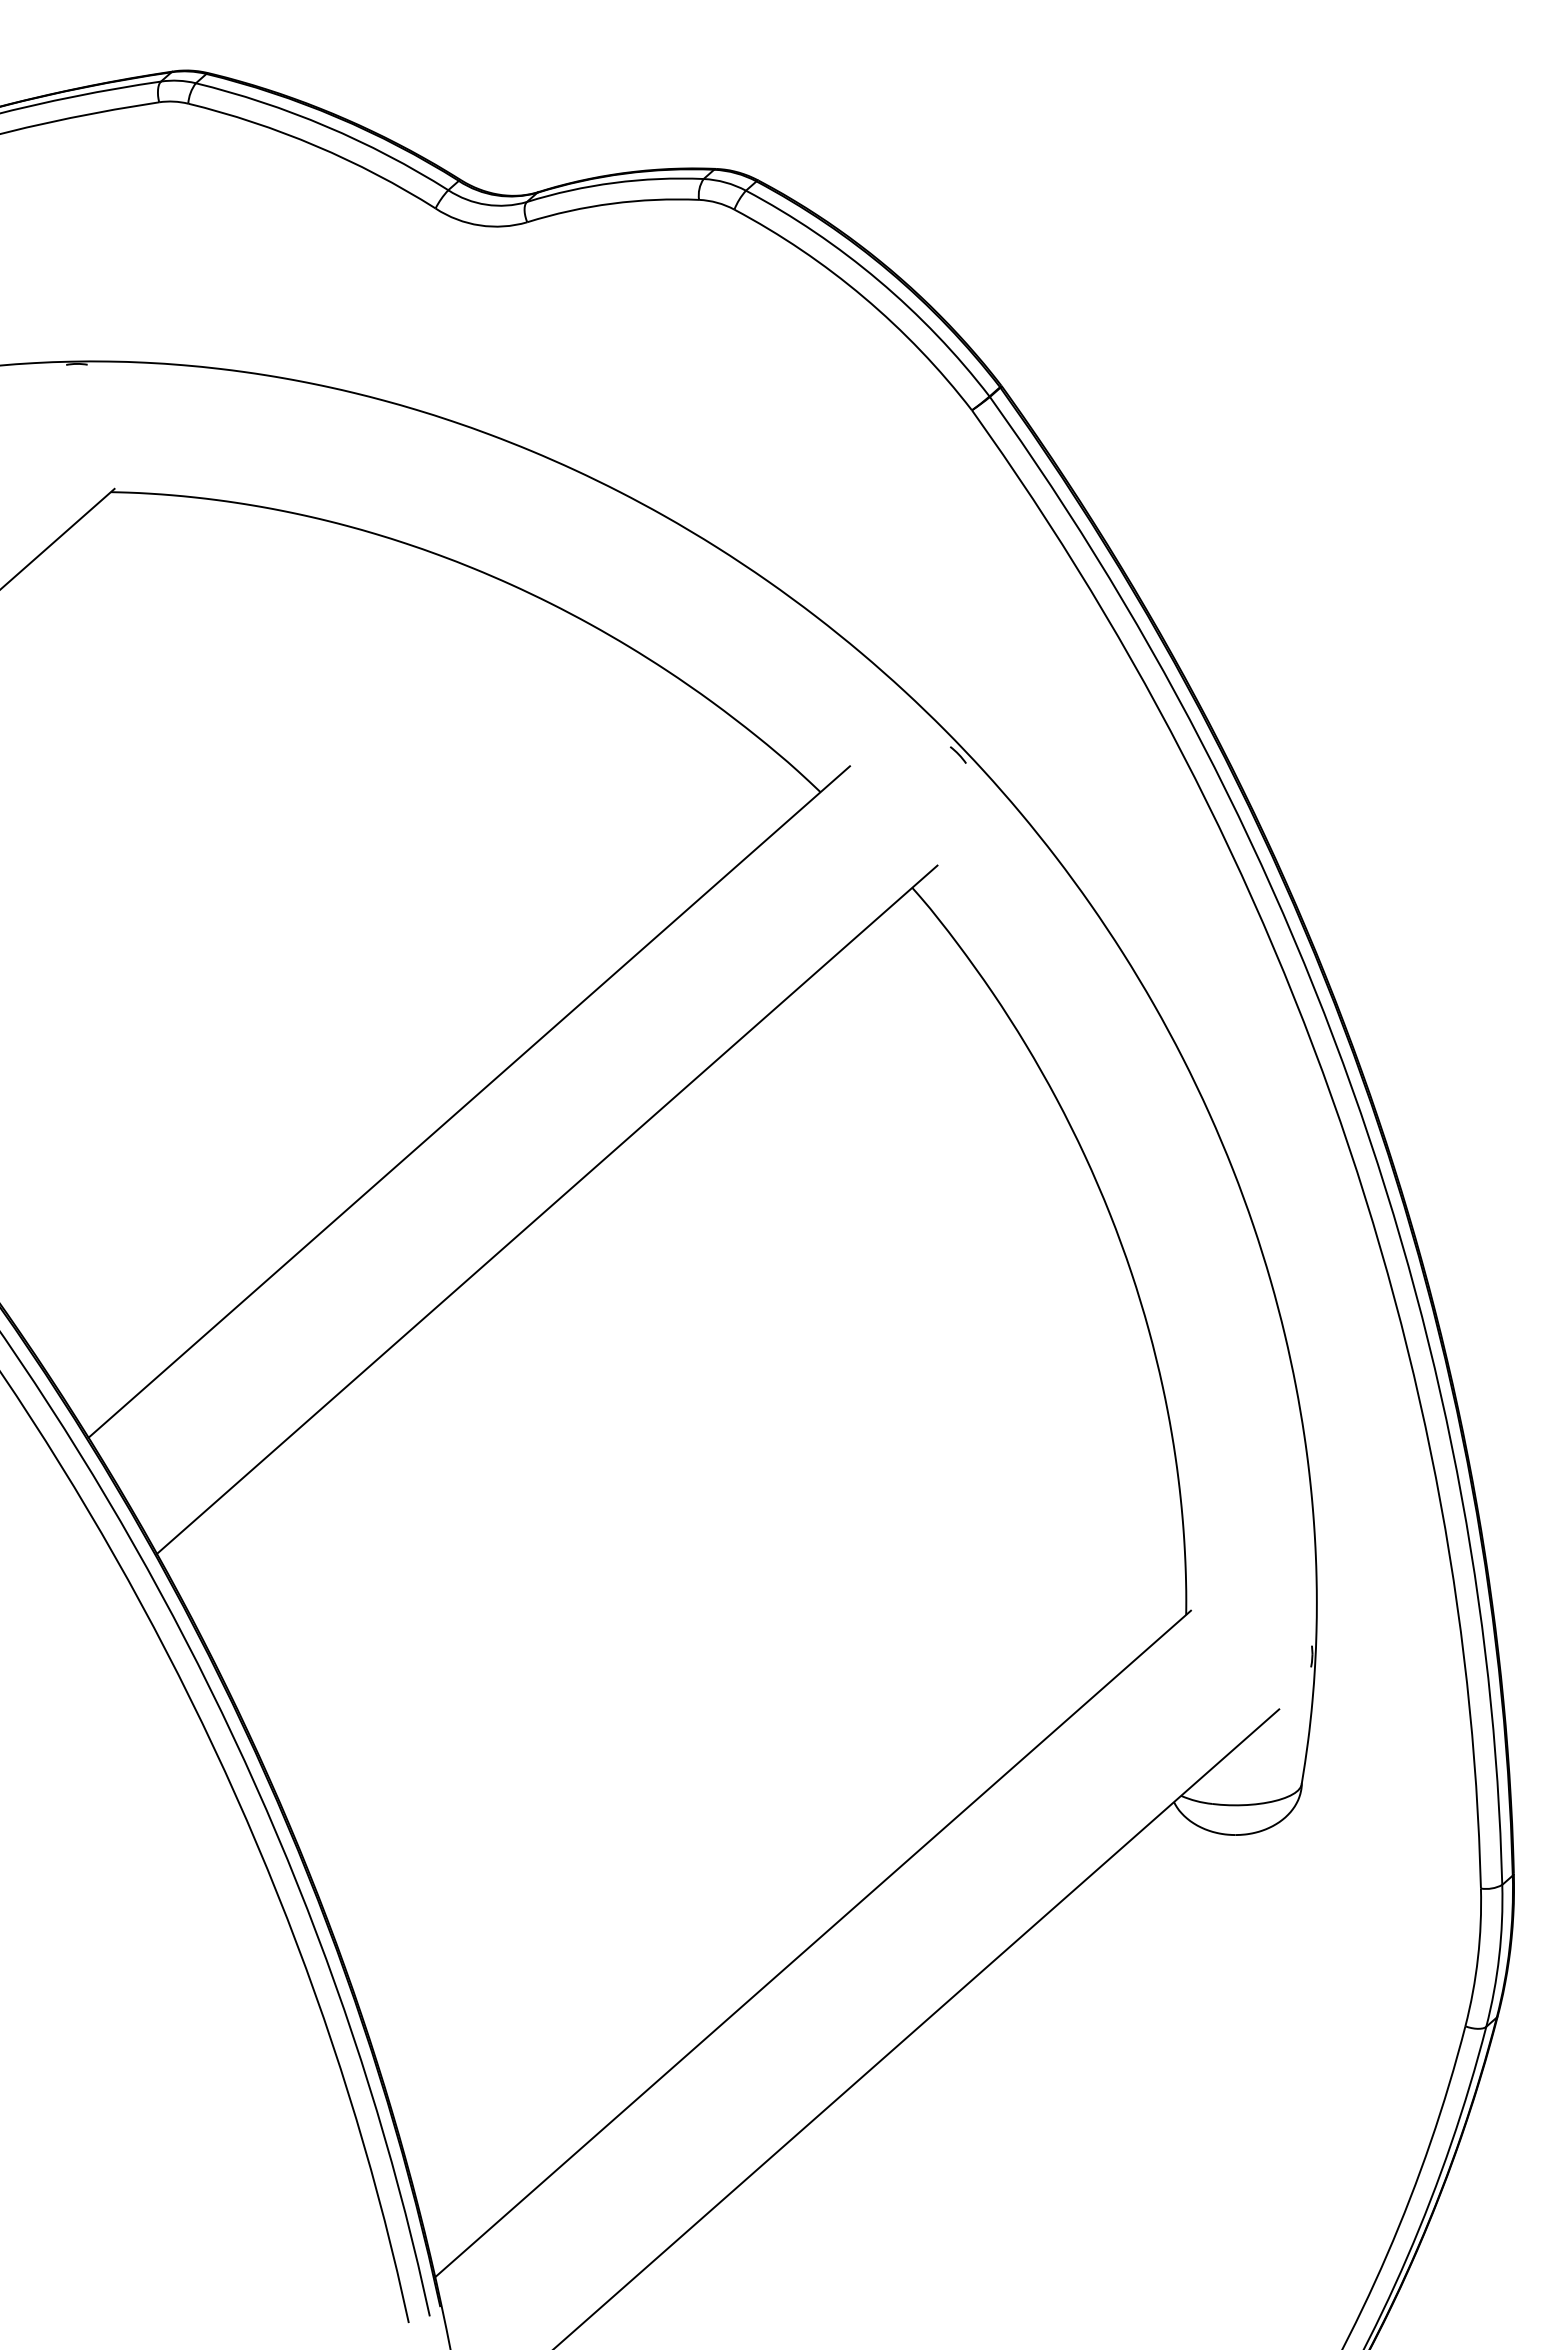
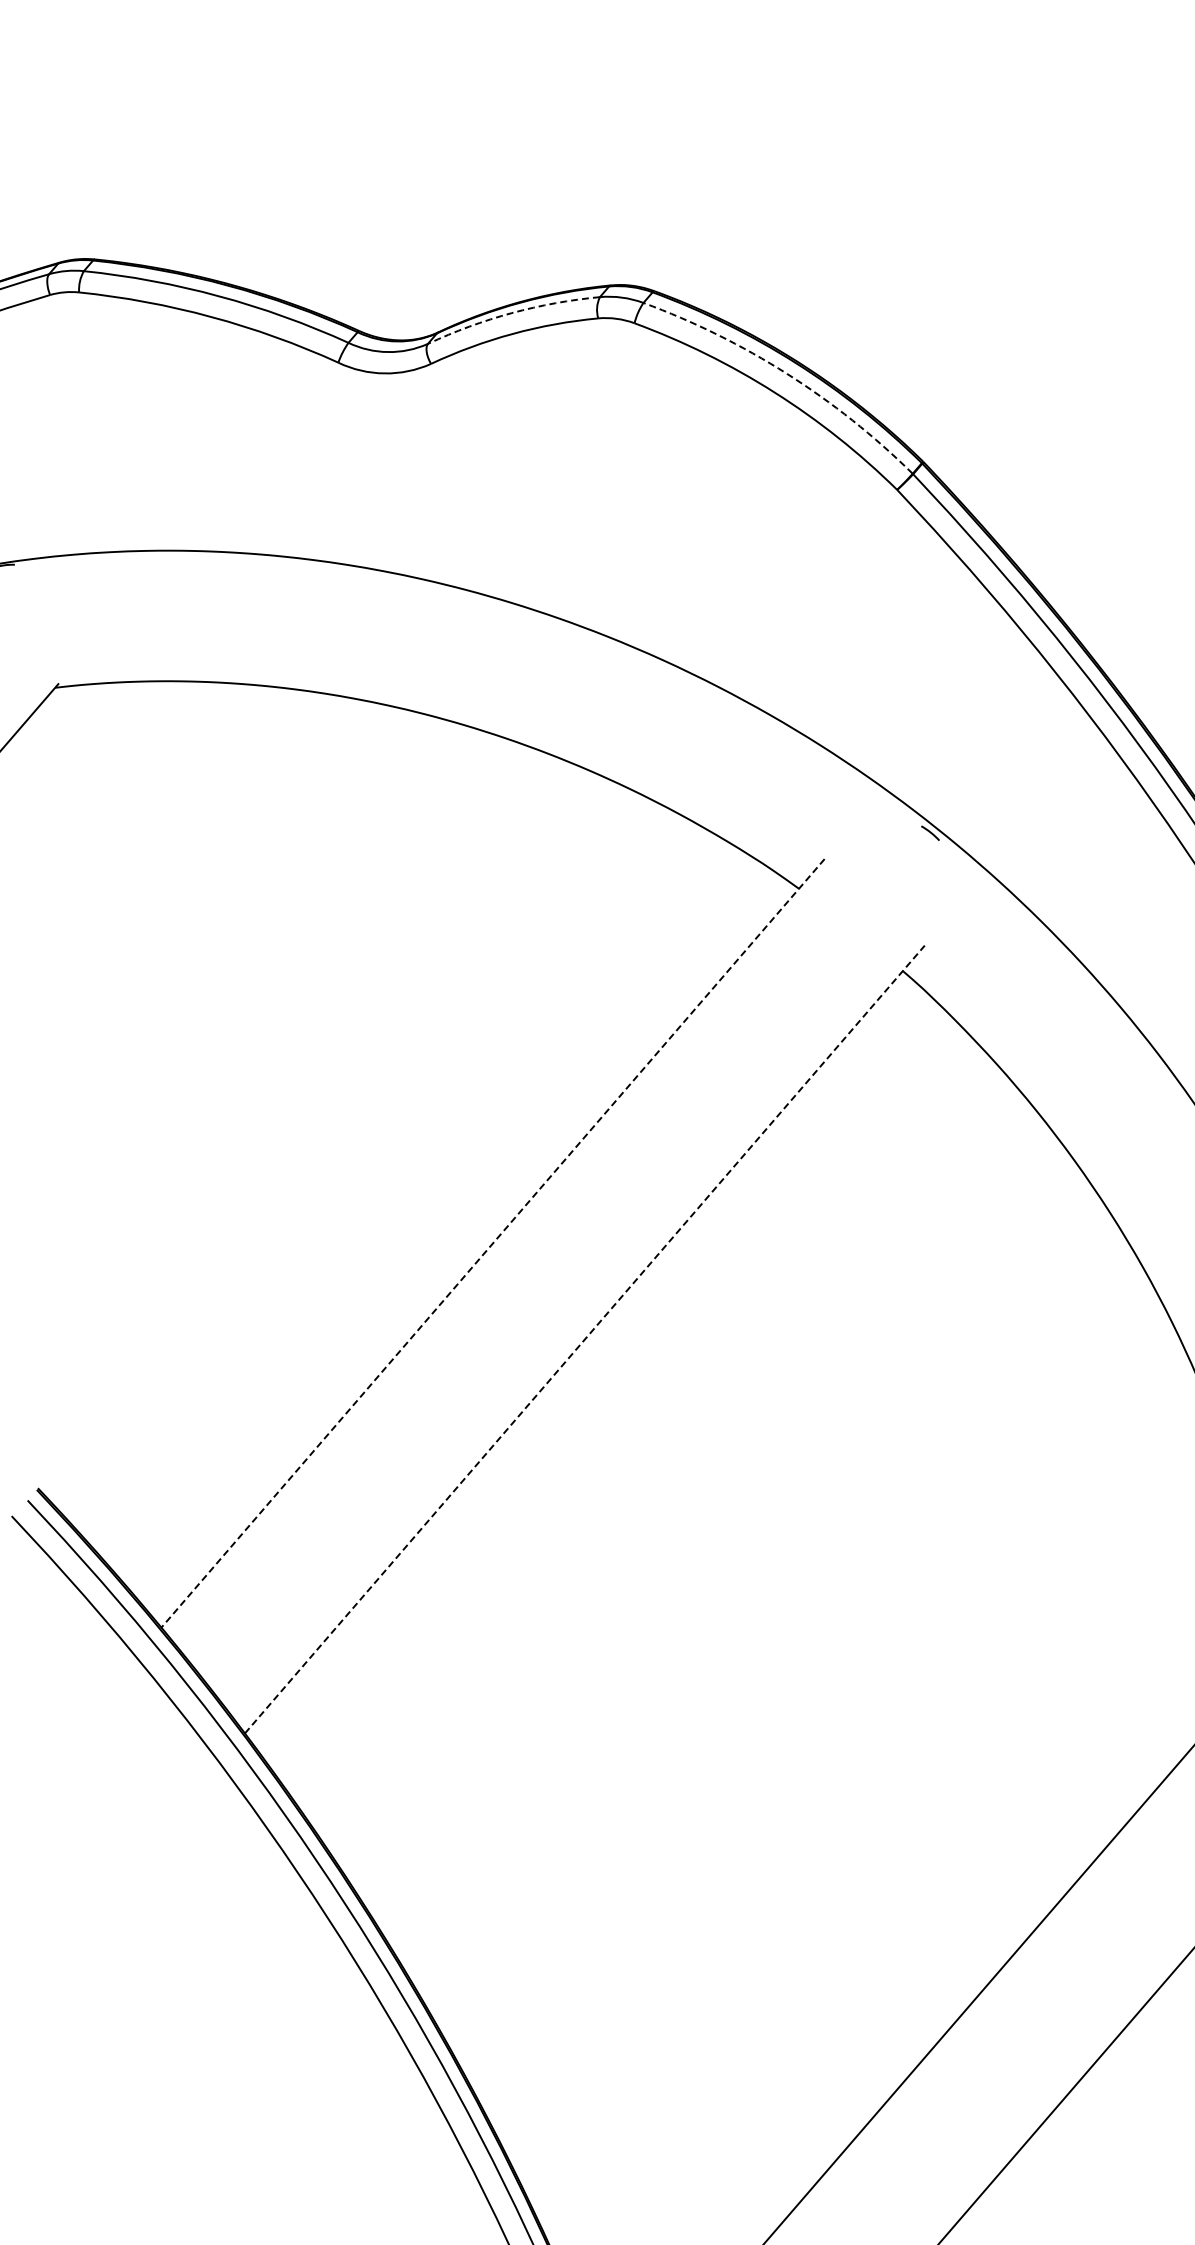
arc: (614, 182) -> (512, 312), solid -> dashed
arc: (878, 280) -> (786, 373), solid -> dashed
line: (469, 1102) -> (493, 1243), solid -> dashed
line: (547, 1209) -> (585, 1339), solid -> dashed

